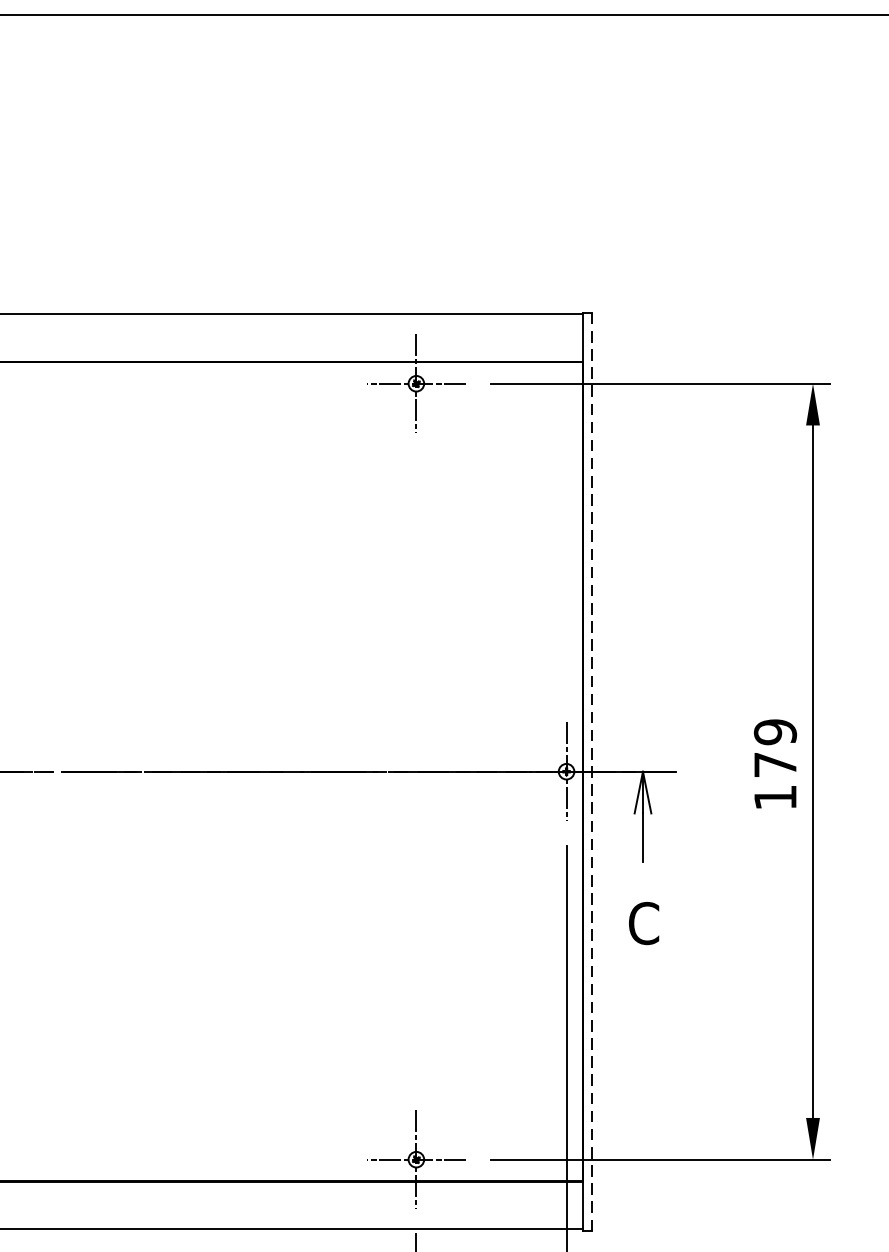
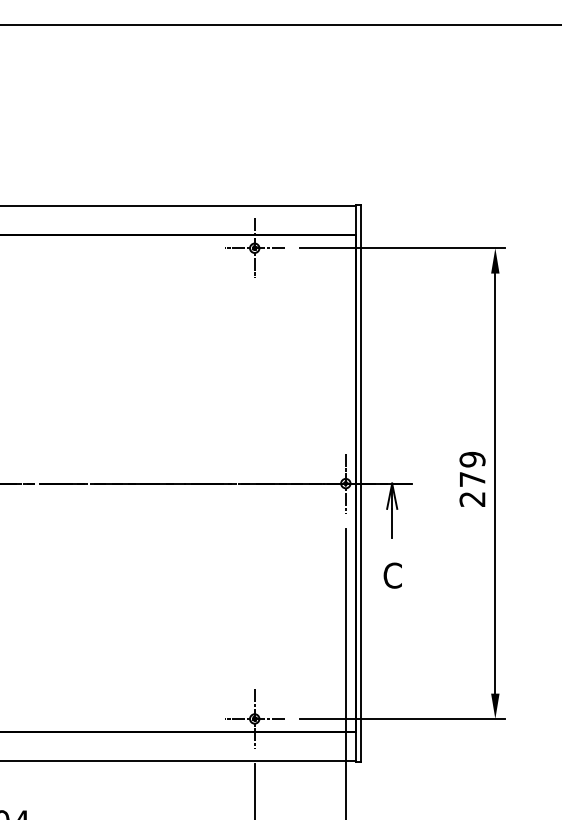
line: (592, 773) -> (361, 484), dashed -> solid
text: (775, 797) -> (472, 499), 179 -> 279

